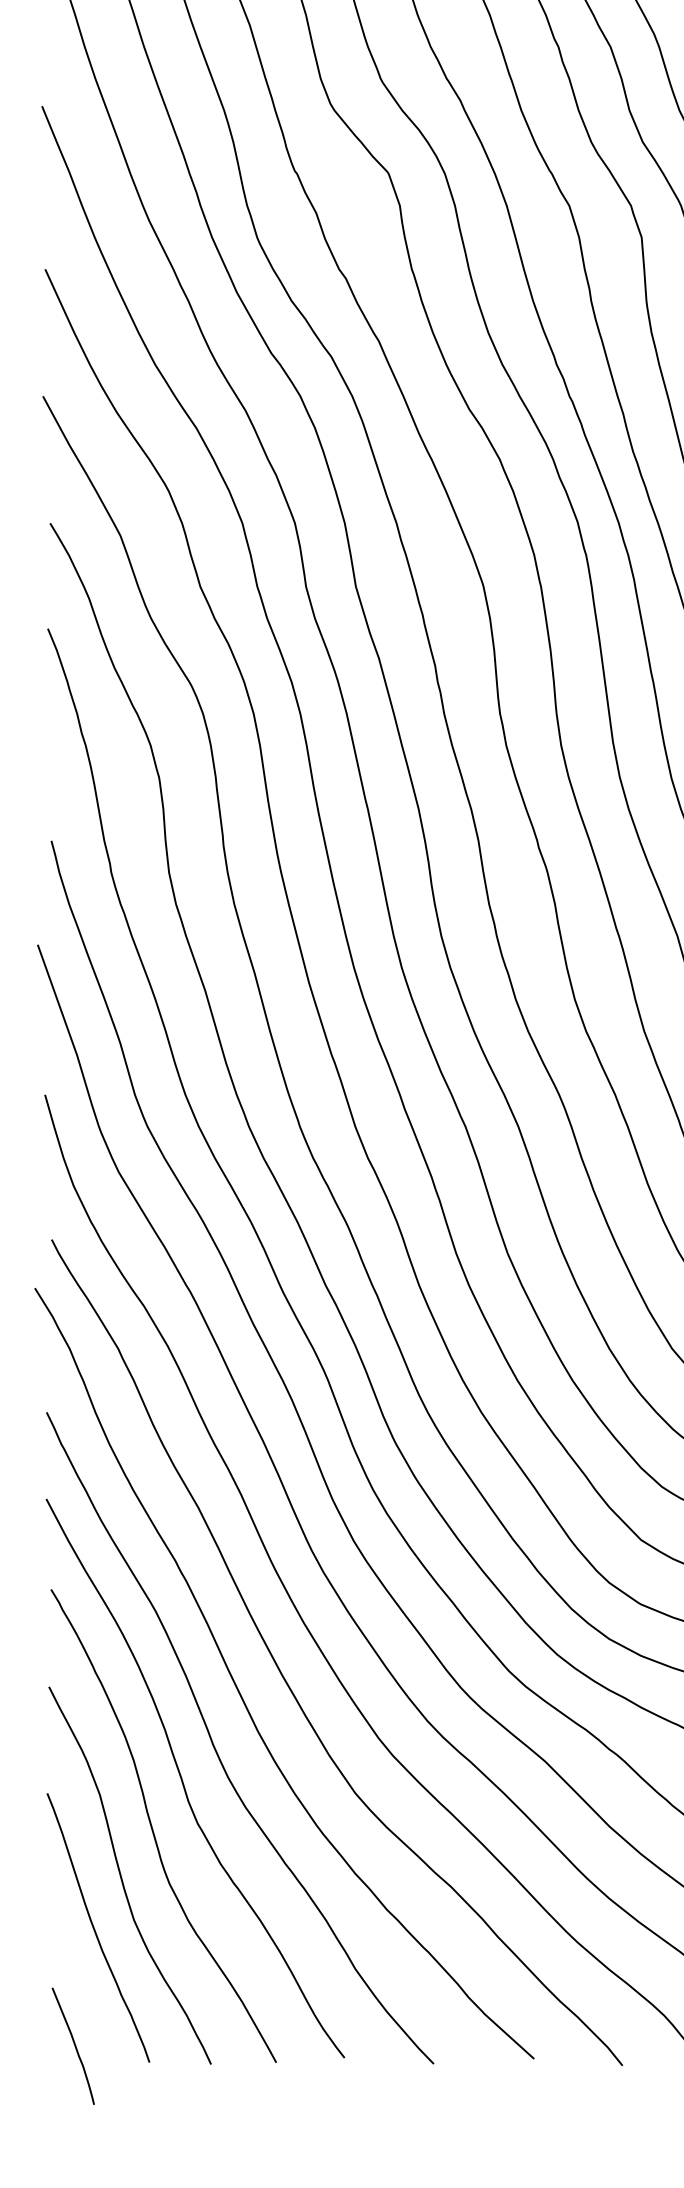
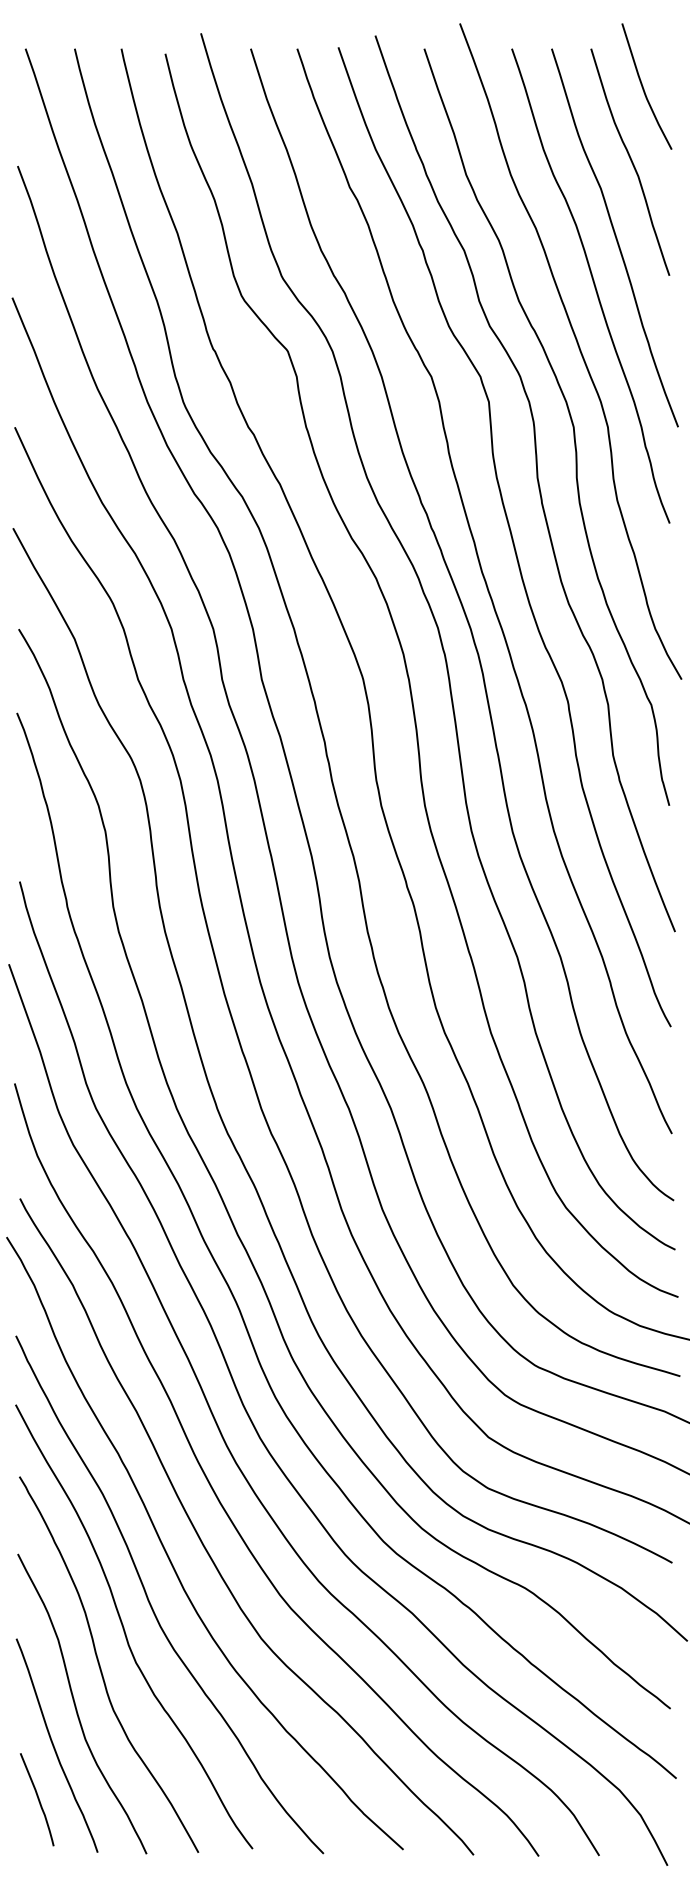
curve: (73, 2045) -> (37, 1799), moved

